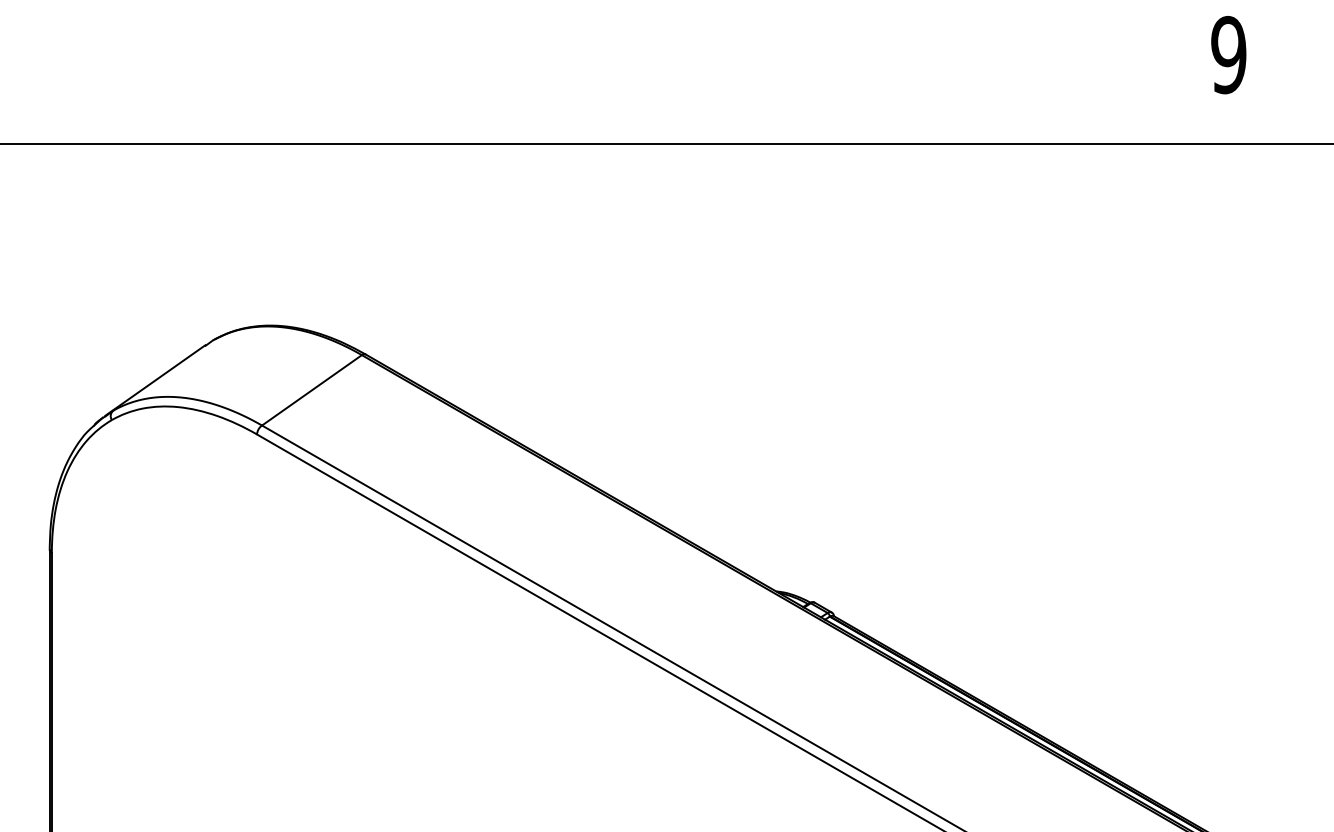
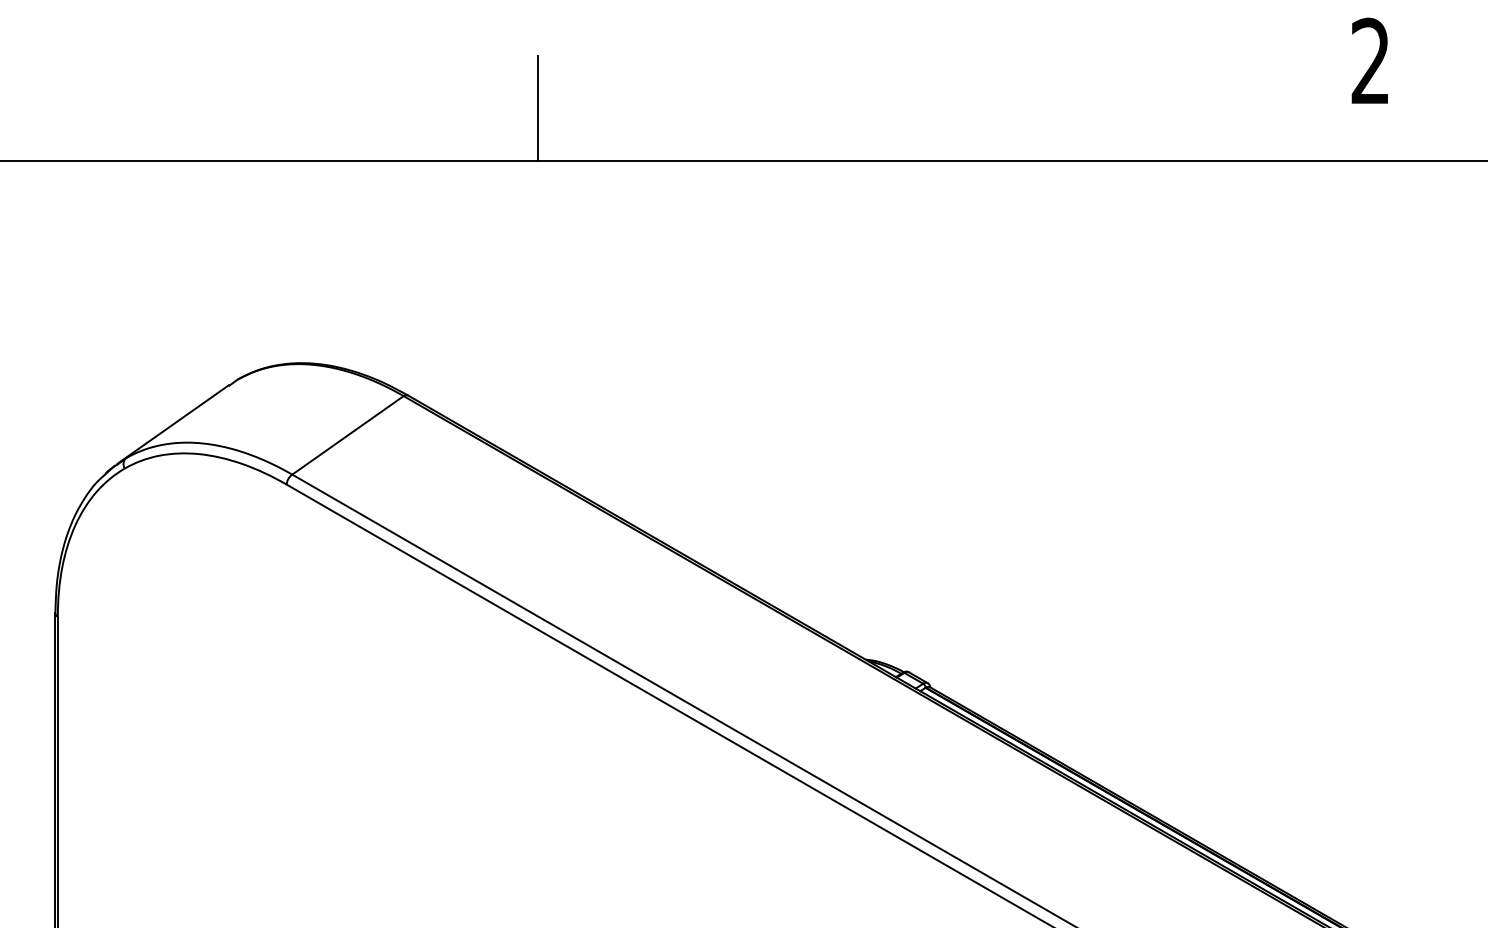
text: (1228, 55) -> (1370, 61), 9 -> 2
line: (481, 97) -> (537, 108), added

